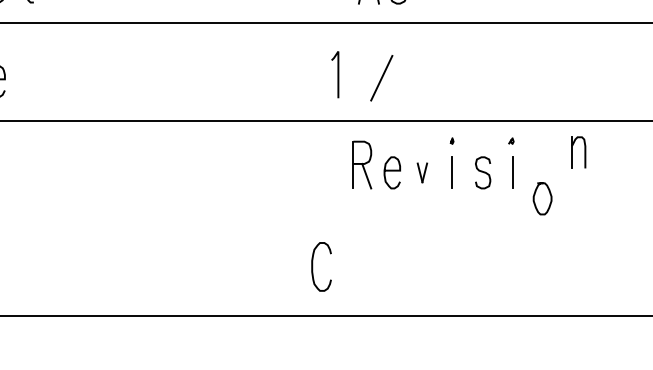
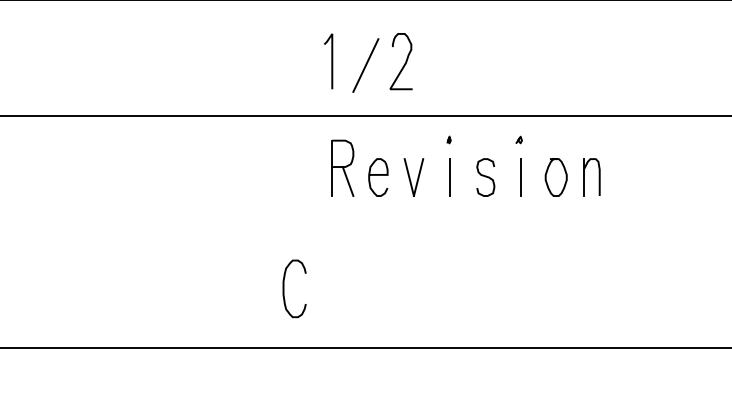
curve: (337, 74) -> (331, 61), moved
curve: (414, 75) -> (404, 62), added
part: (578, 152) -> (591, 177), moved
part: (422, 172) -> (414, 177), size x1.67
part: (542, 198) -> (556, 177), moved

